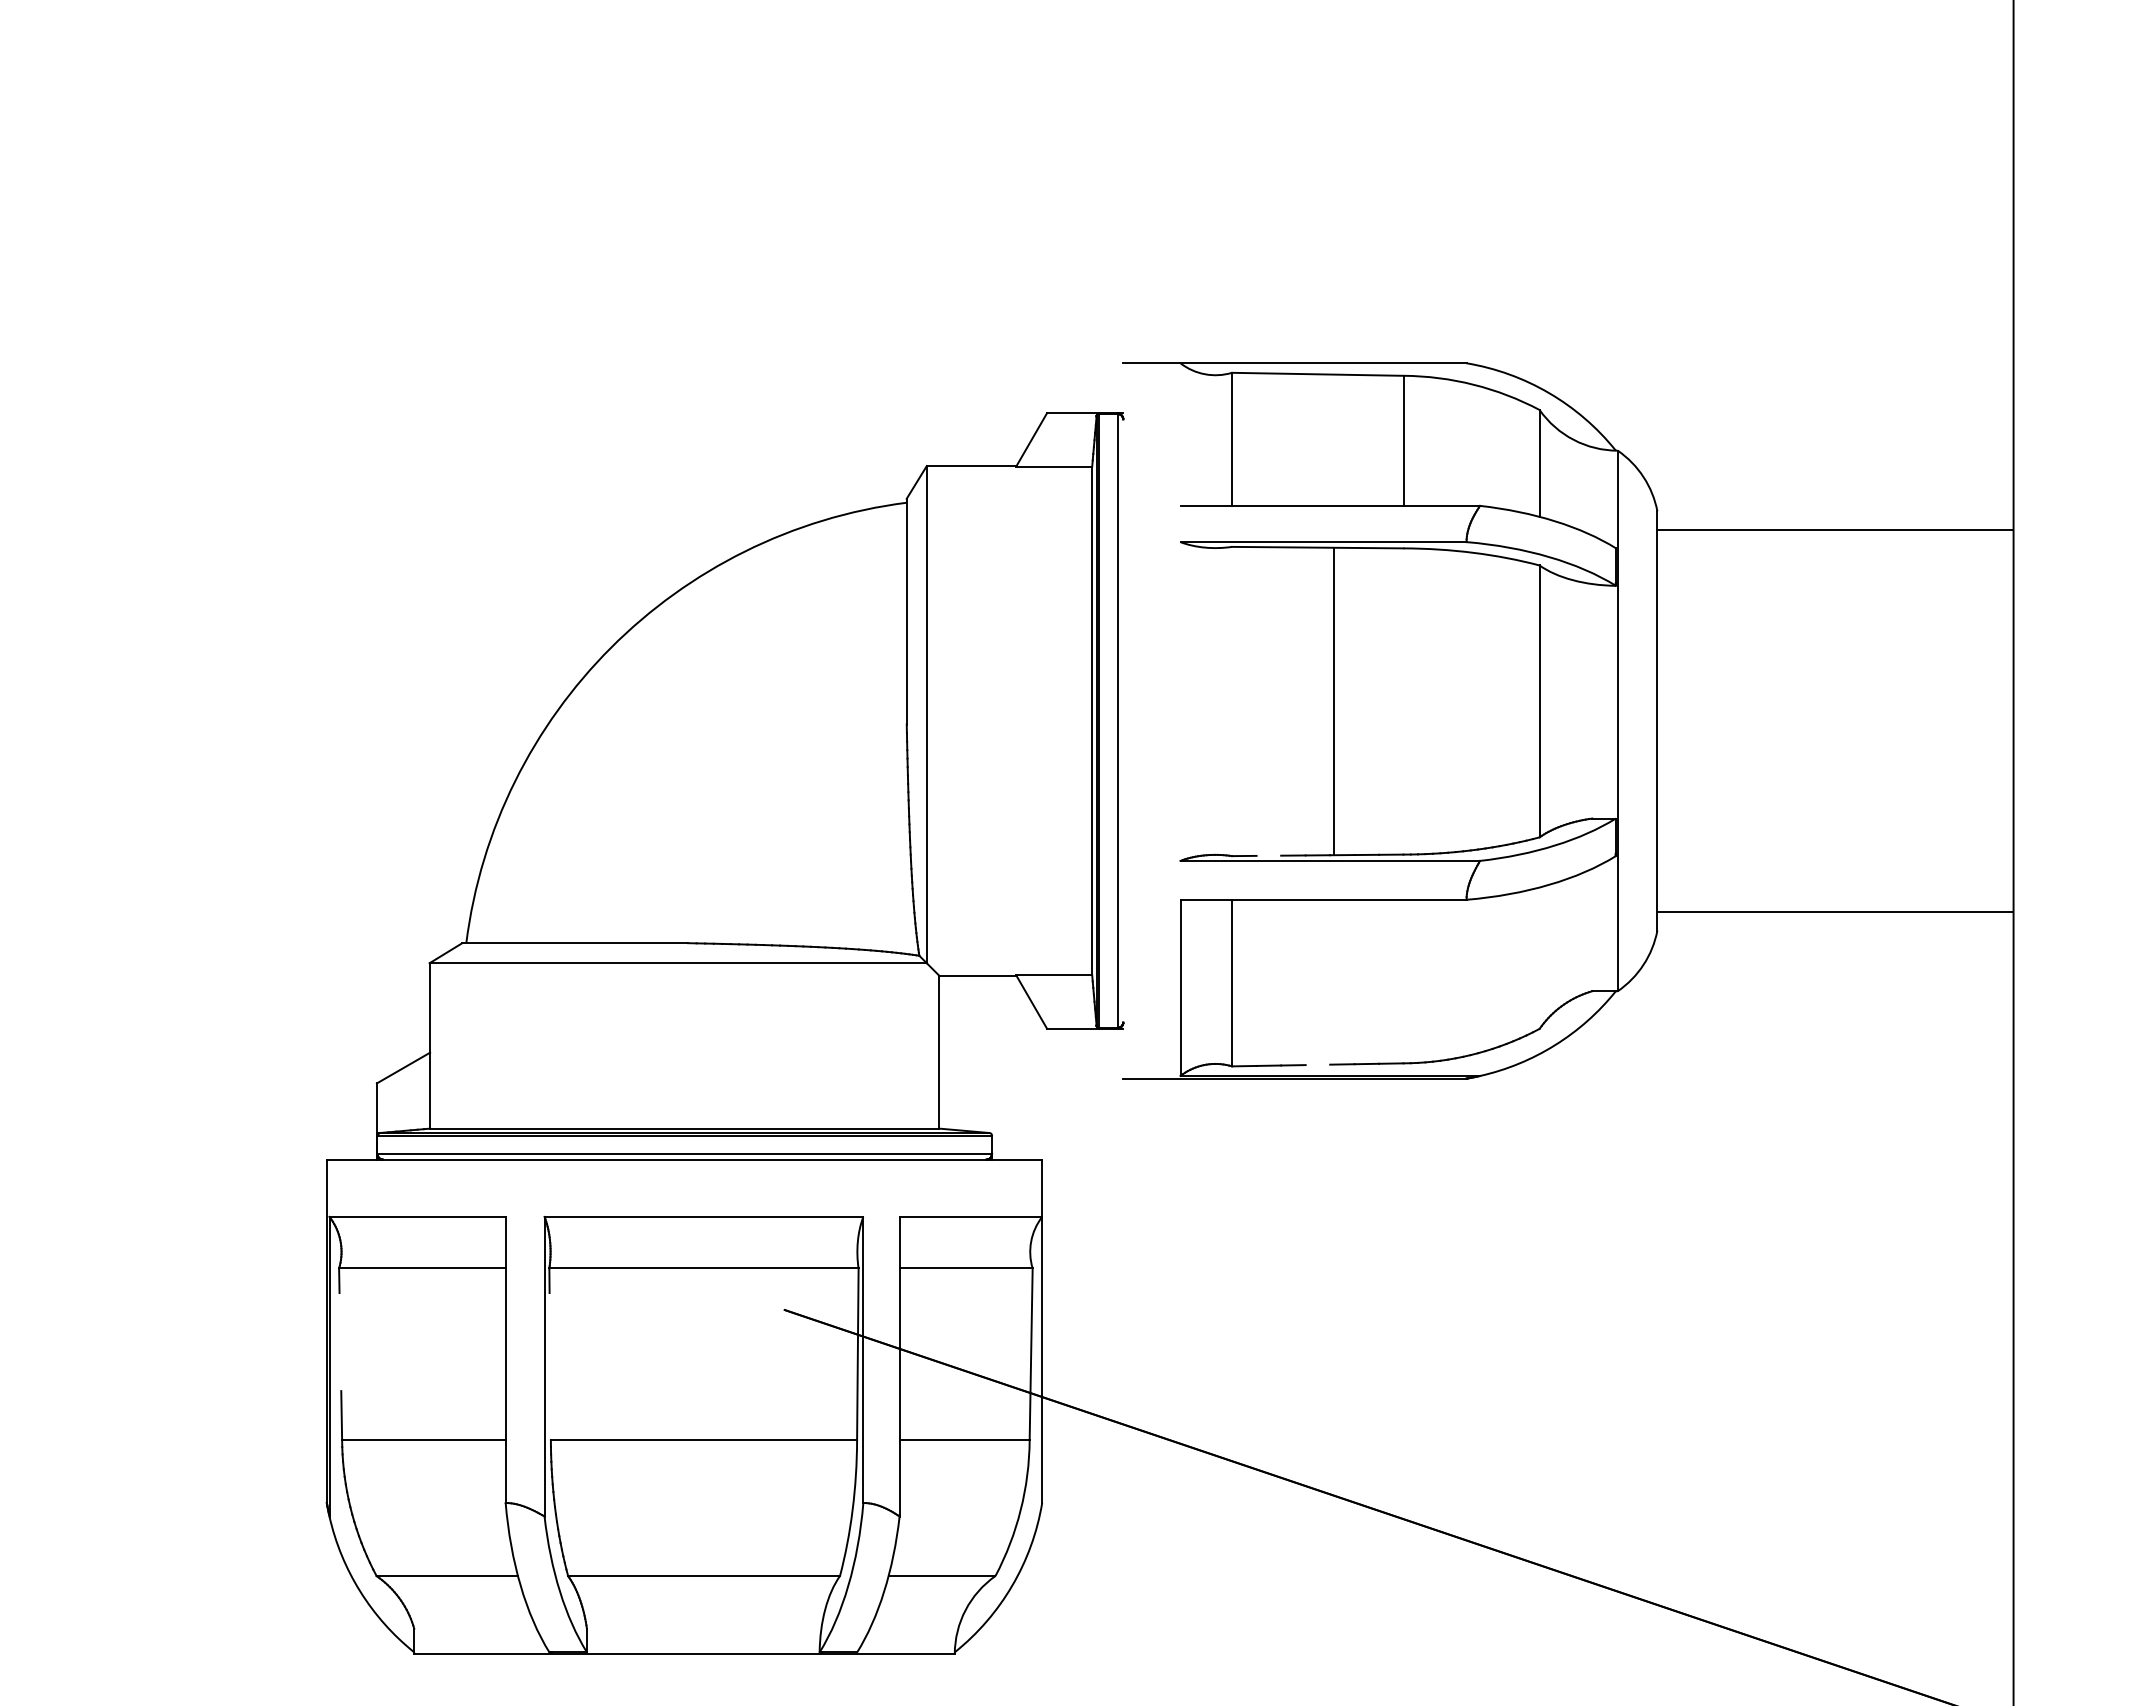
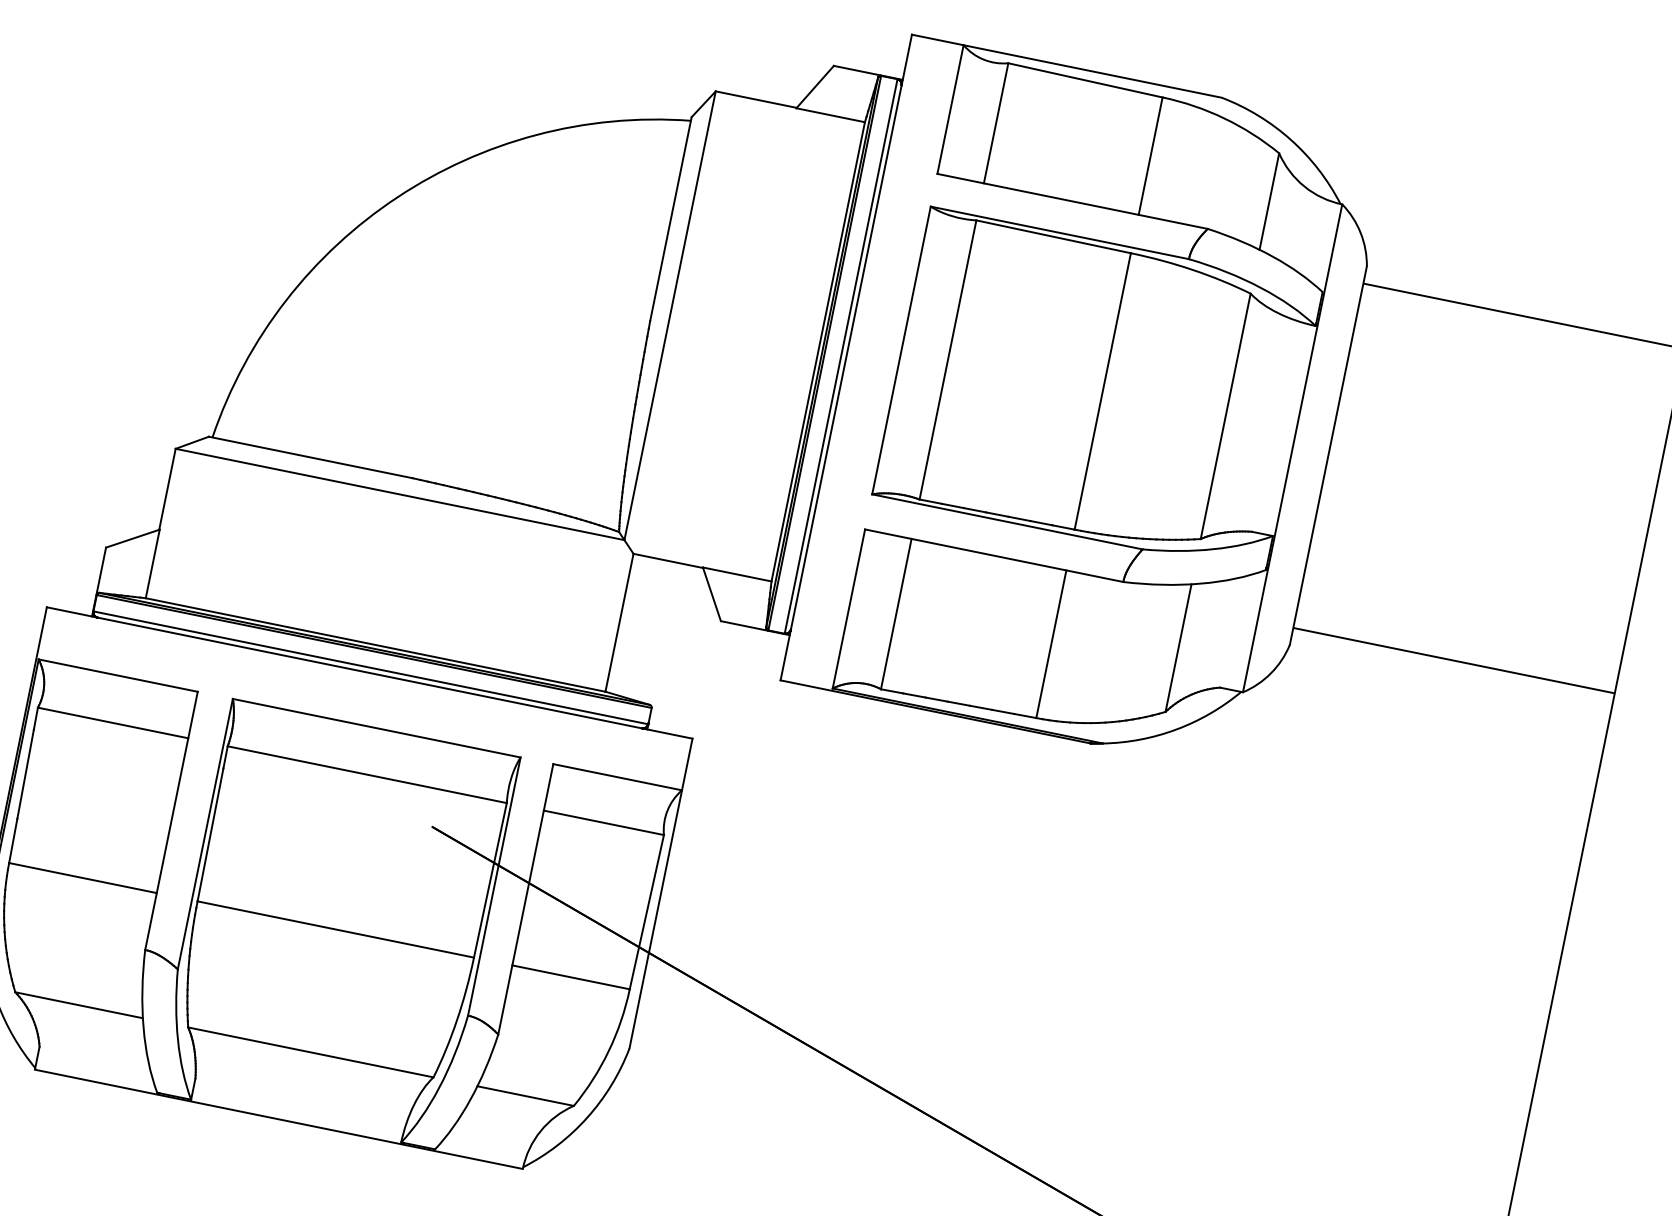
line: (1180, 434) -> (950, 109), added
line: (1180, 701) -> (901, 350), added
line: (1232, 701) -> (948, 360), added
line: (1333, 701) -> (1102, 391), moved
line: (1123, 720) -> (846, 357), added
line: (1268, 855) -> (952, 505), added
line: (1539, 957) -> (1178, 647), added
line: (1403, 981) -> (1051, 644), added
line: (1317, 1064) -> (958, 703), added
line: (340, 1342) -> (25, 774), added
line: (549, 1366) -> (209, 834), added

